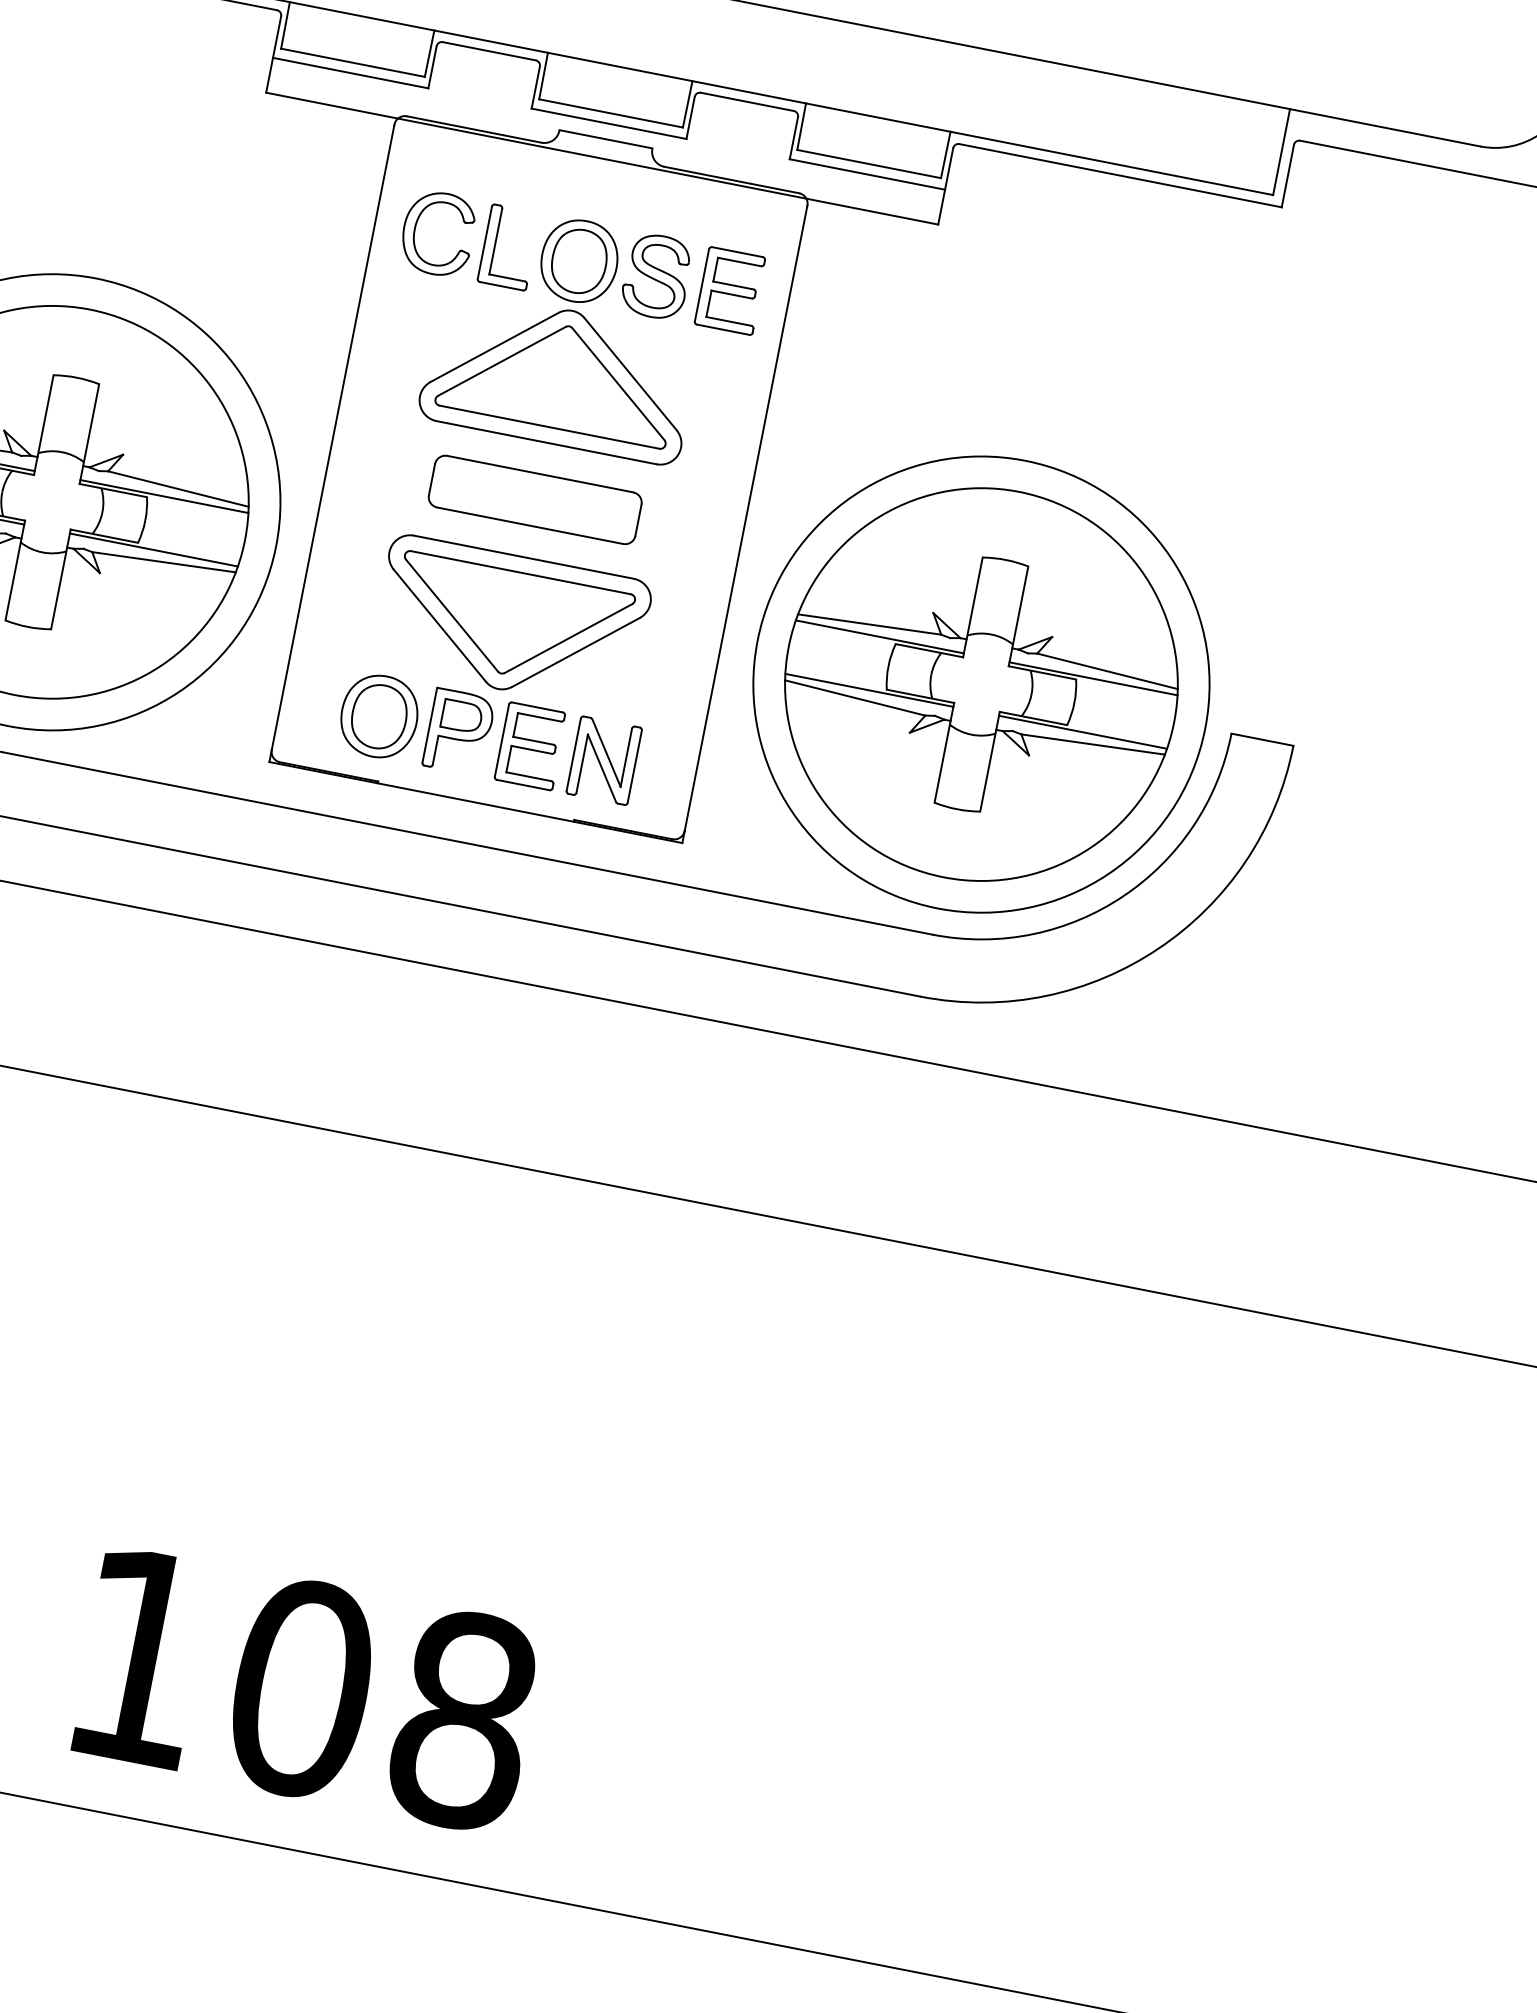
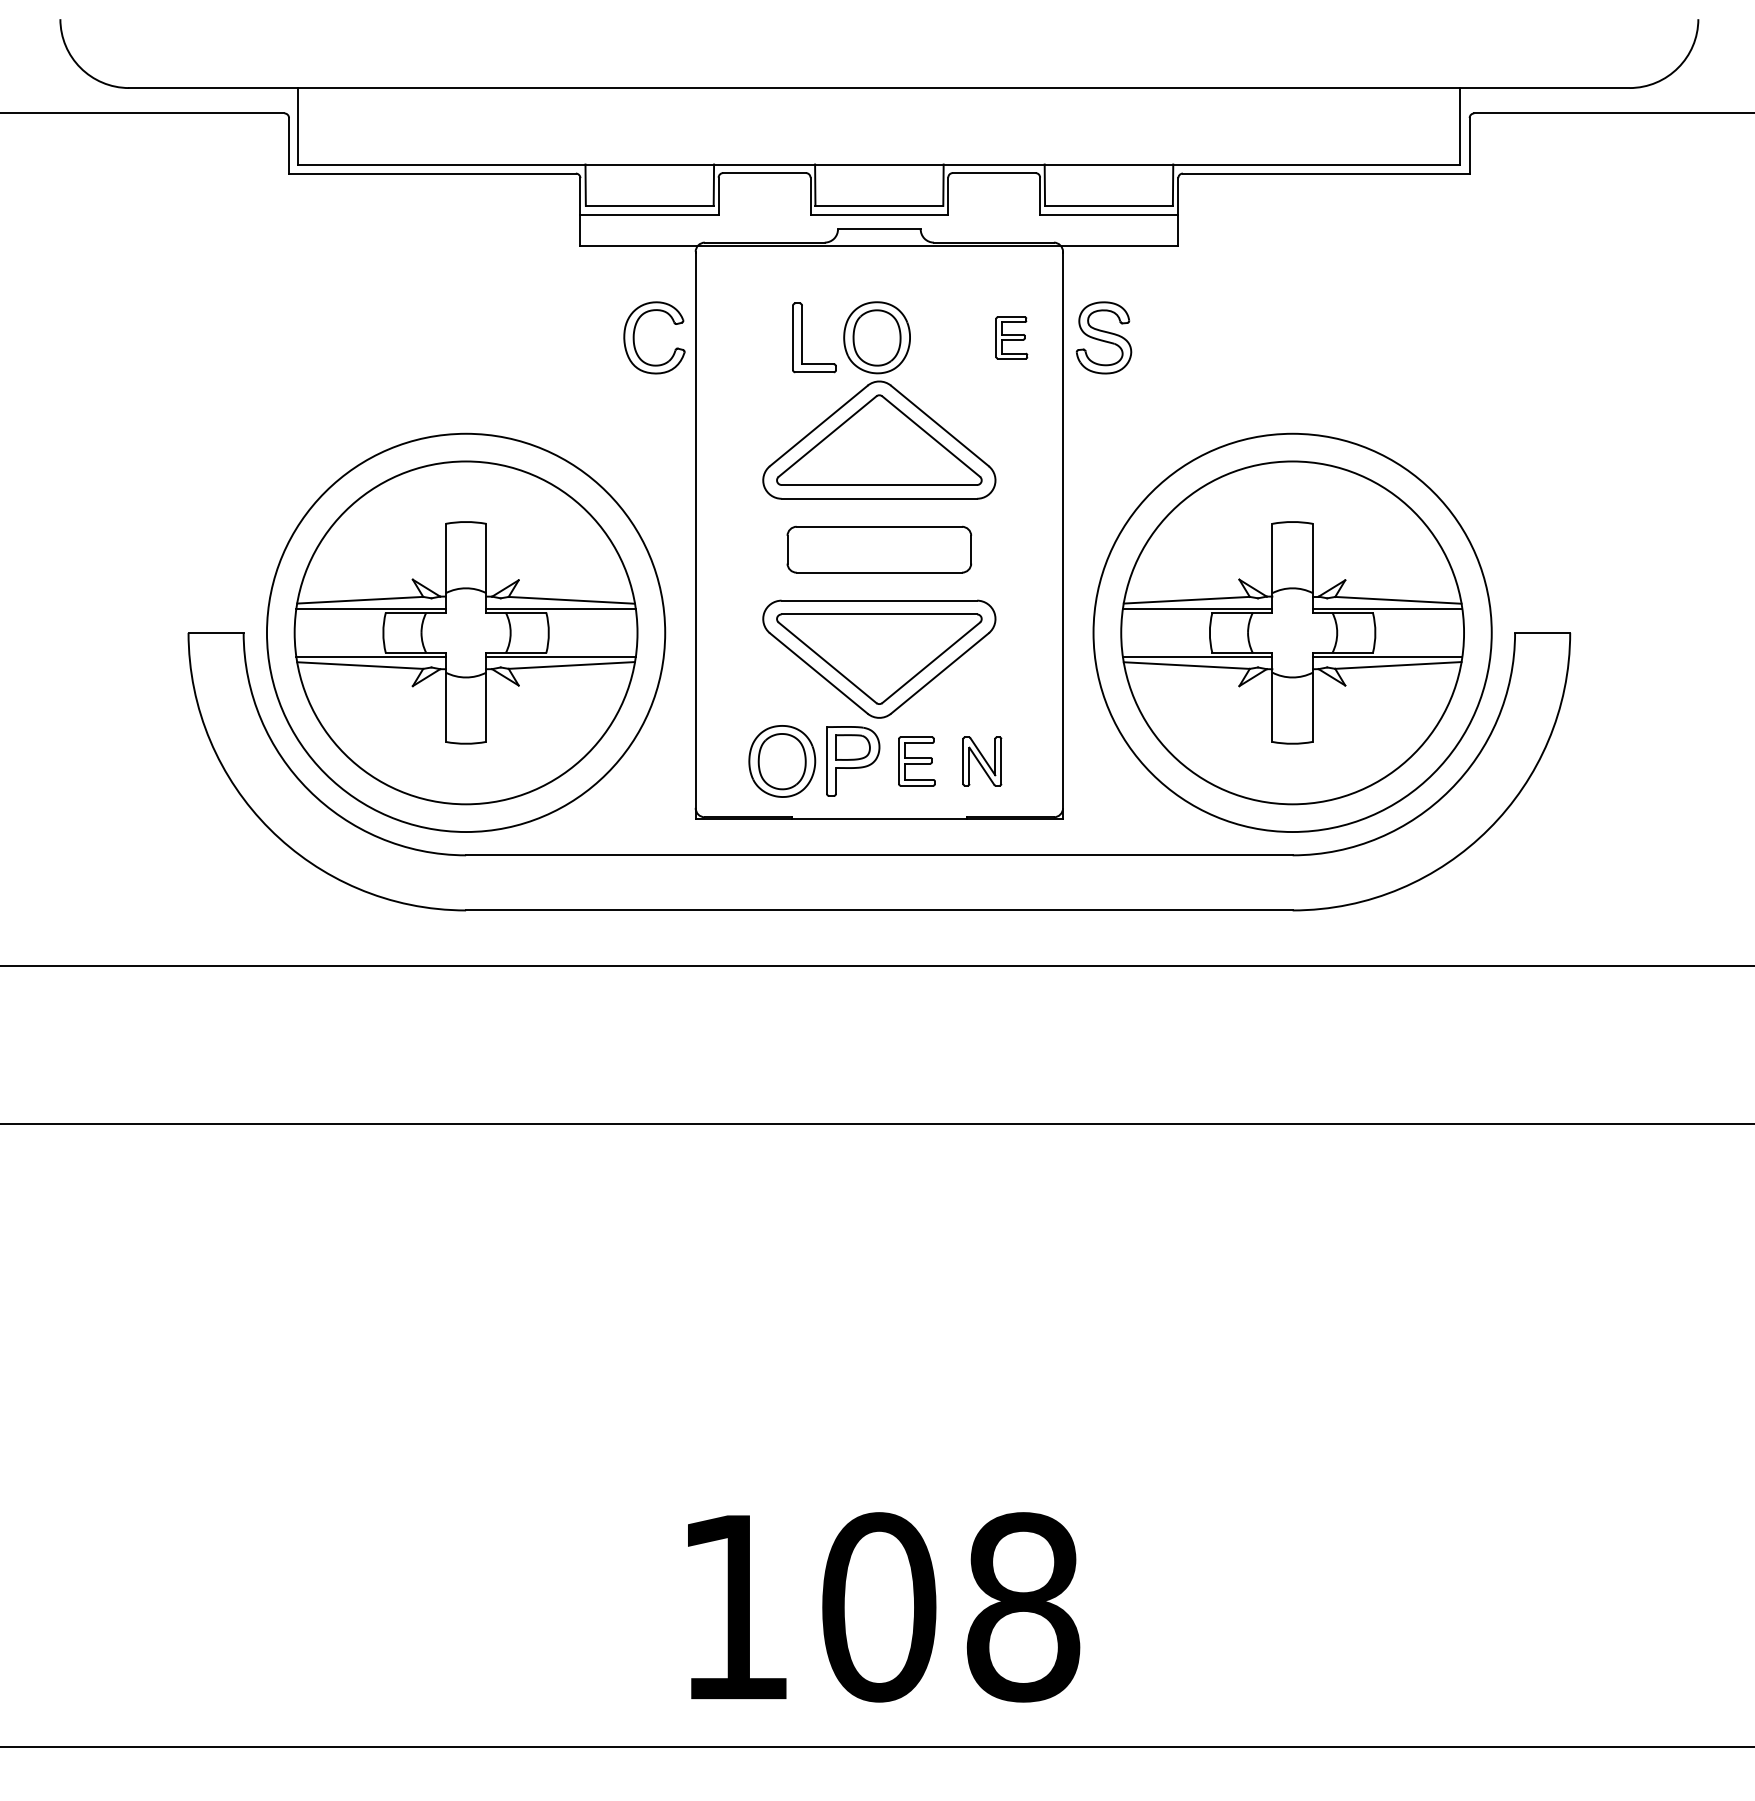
part: (418, 222) -> (635, 331), moved
part: (656, 275) -> (1103, 337), moved
part: (730, 290) -> (1011, 337), size x0.6
part: (530, 746) -> (916, 761), size x0.7
part: (604, 760) -> (982, 761), size x0.7

